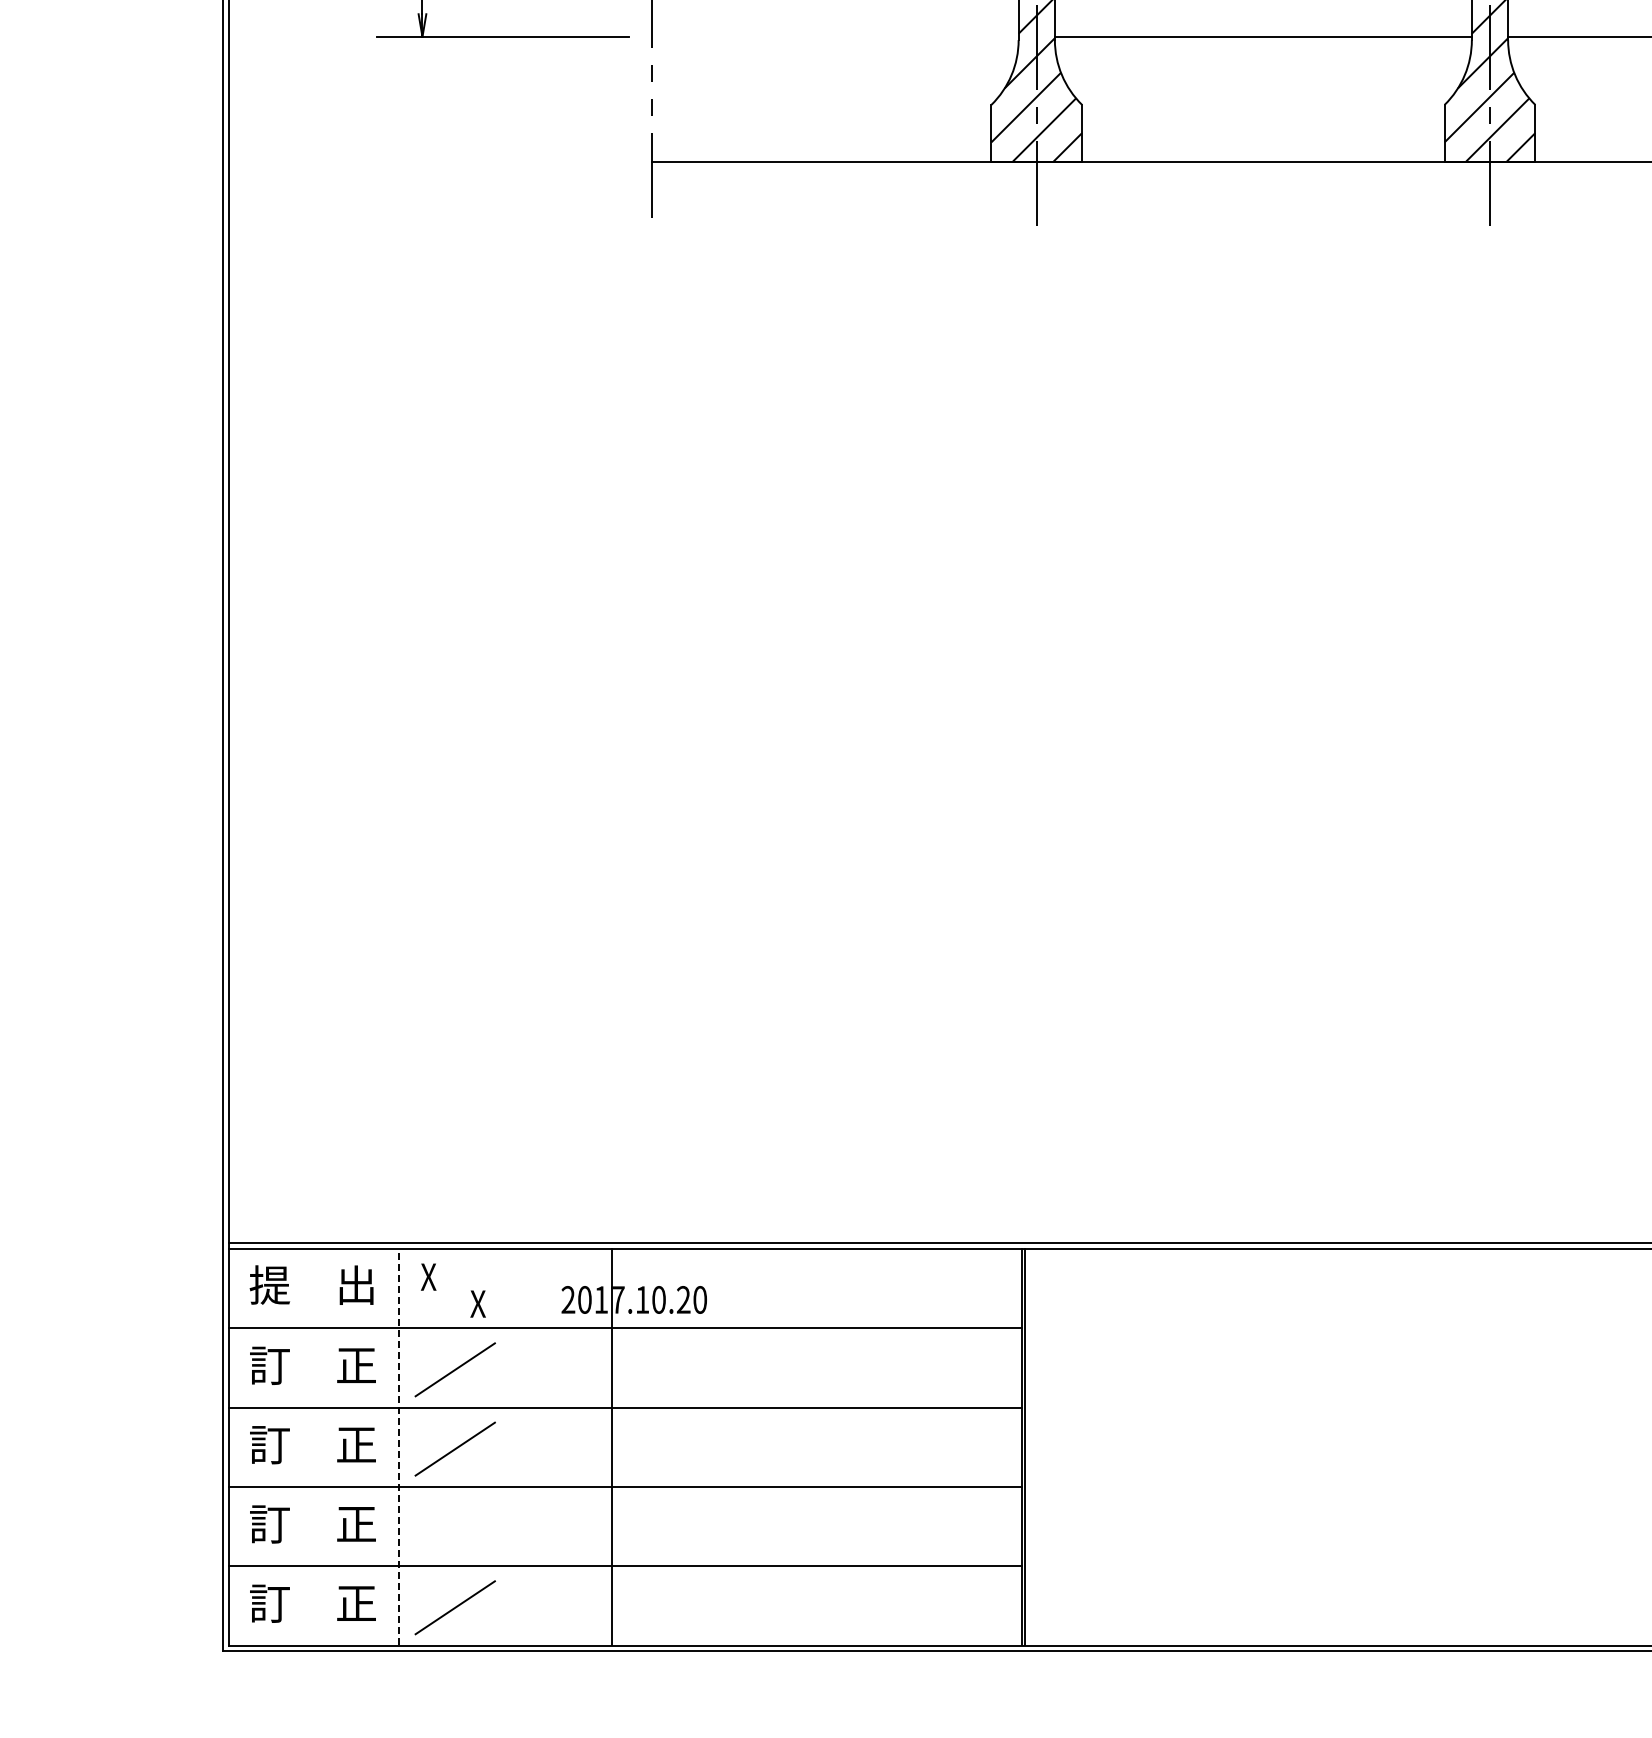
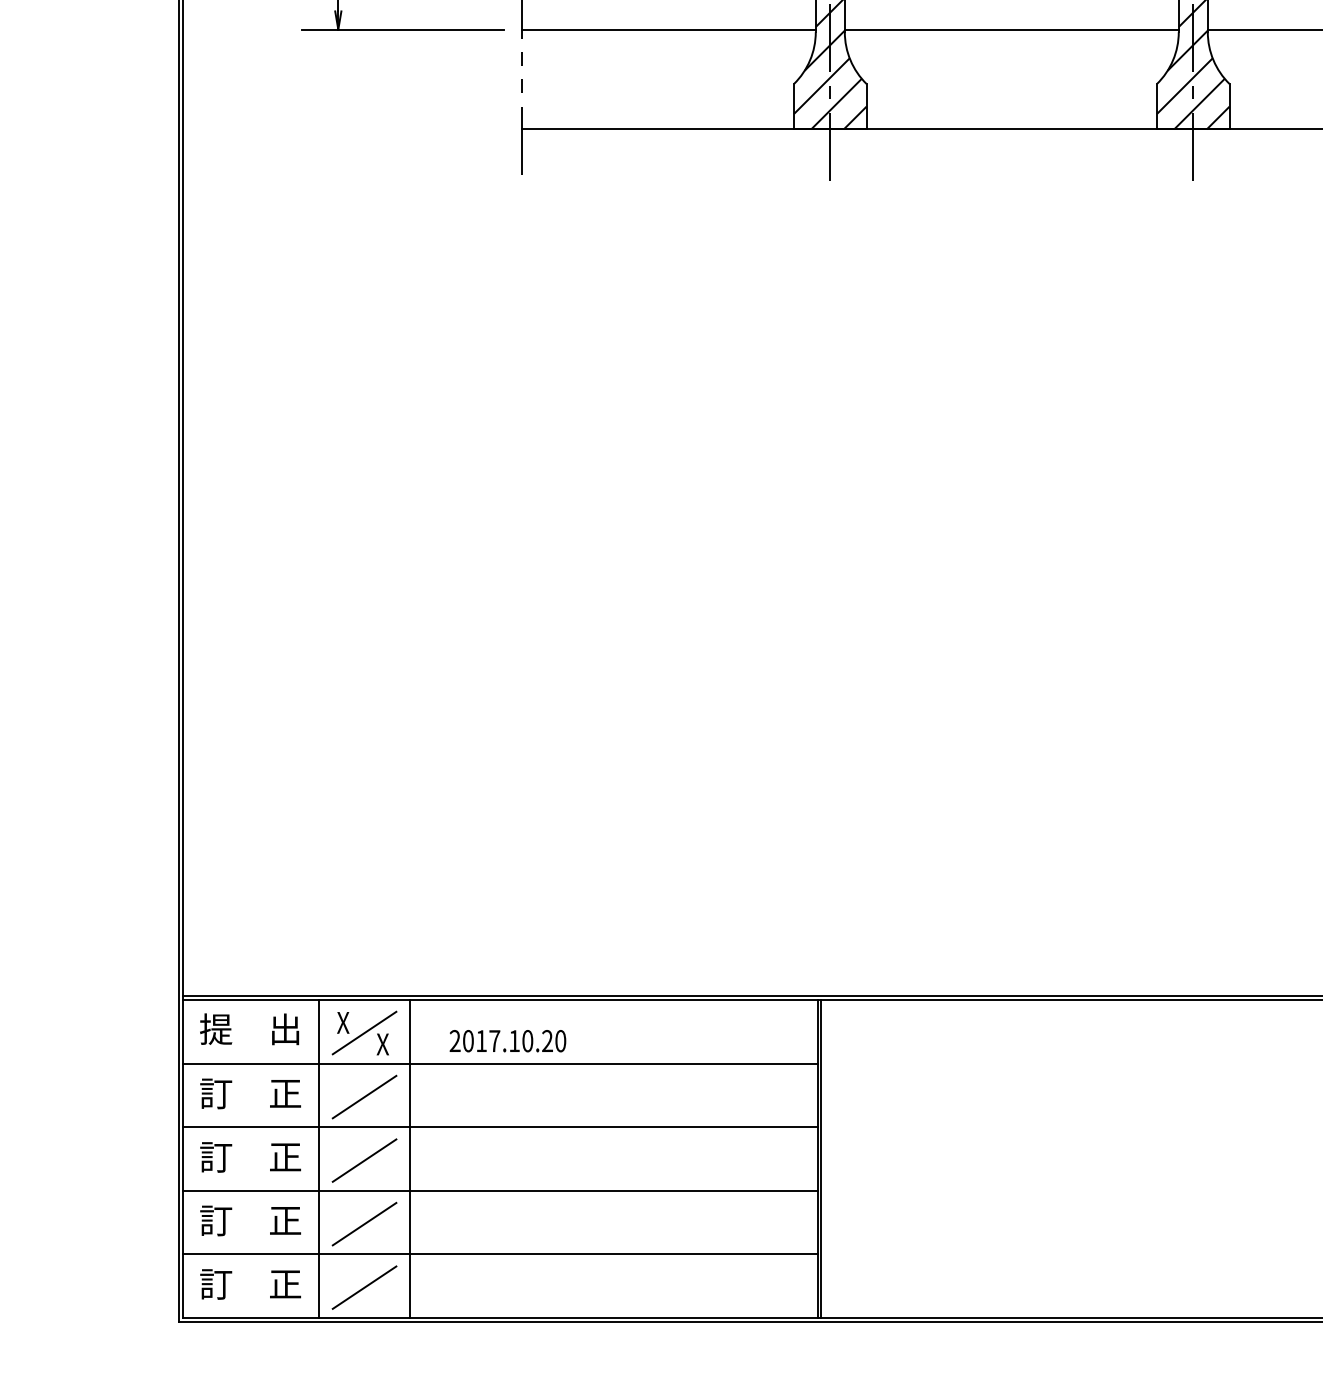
line: (834, 36) -> (668, 29), added
line: (454, 1289) -> (363, 1032), added
line: (398, 1446) -> (319, 1158), dashed -> solid
line: (611, 1446) -> (409, 1158), moved
line: (454, 1527) -> (363, 1223), added

